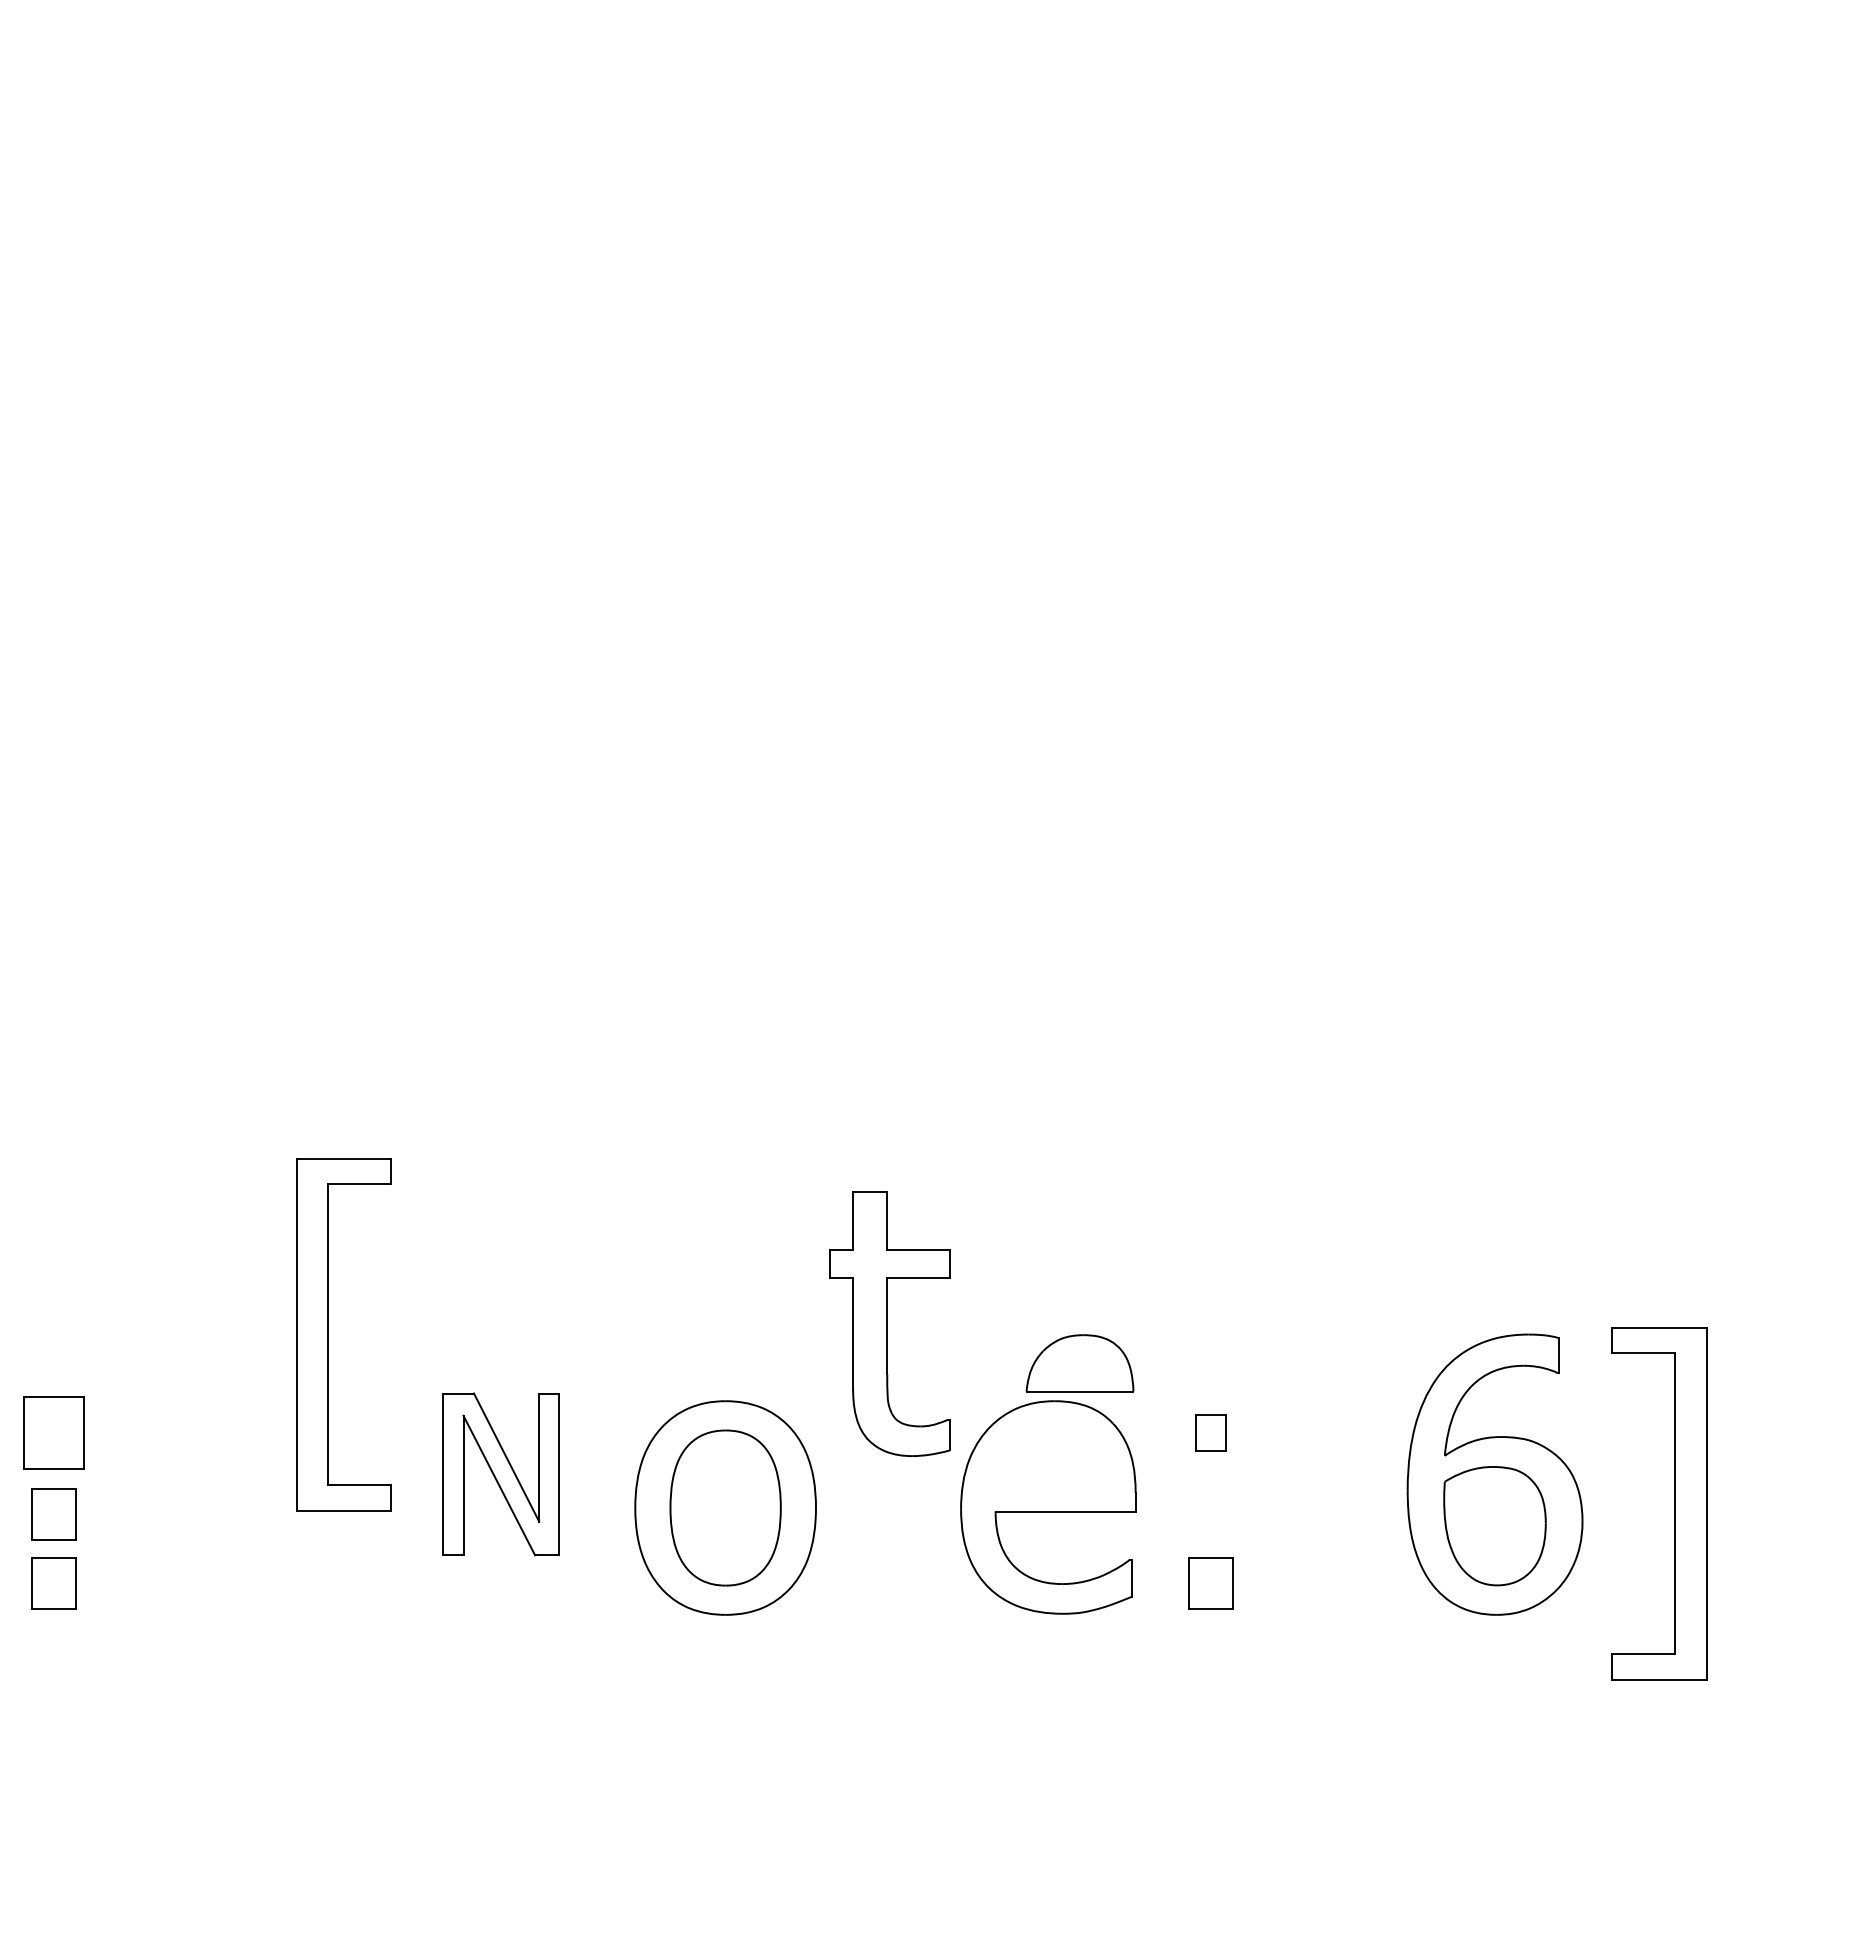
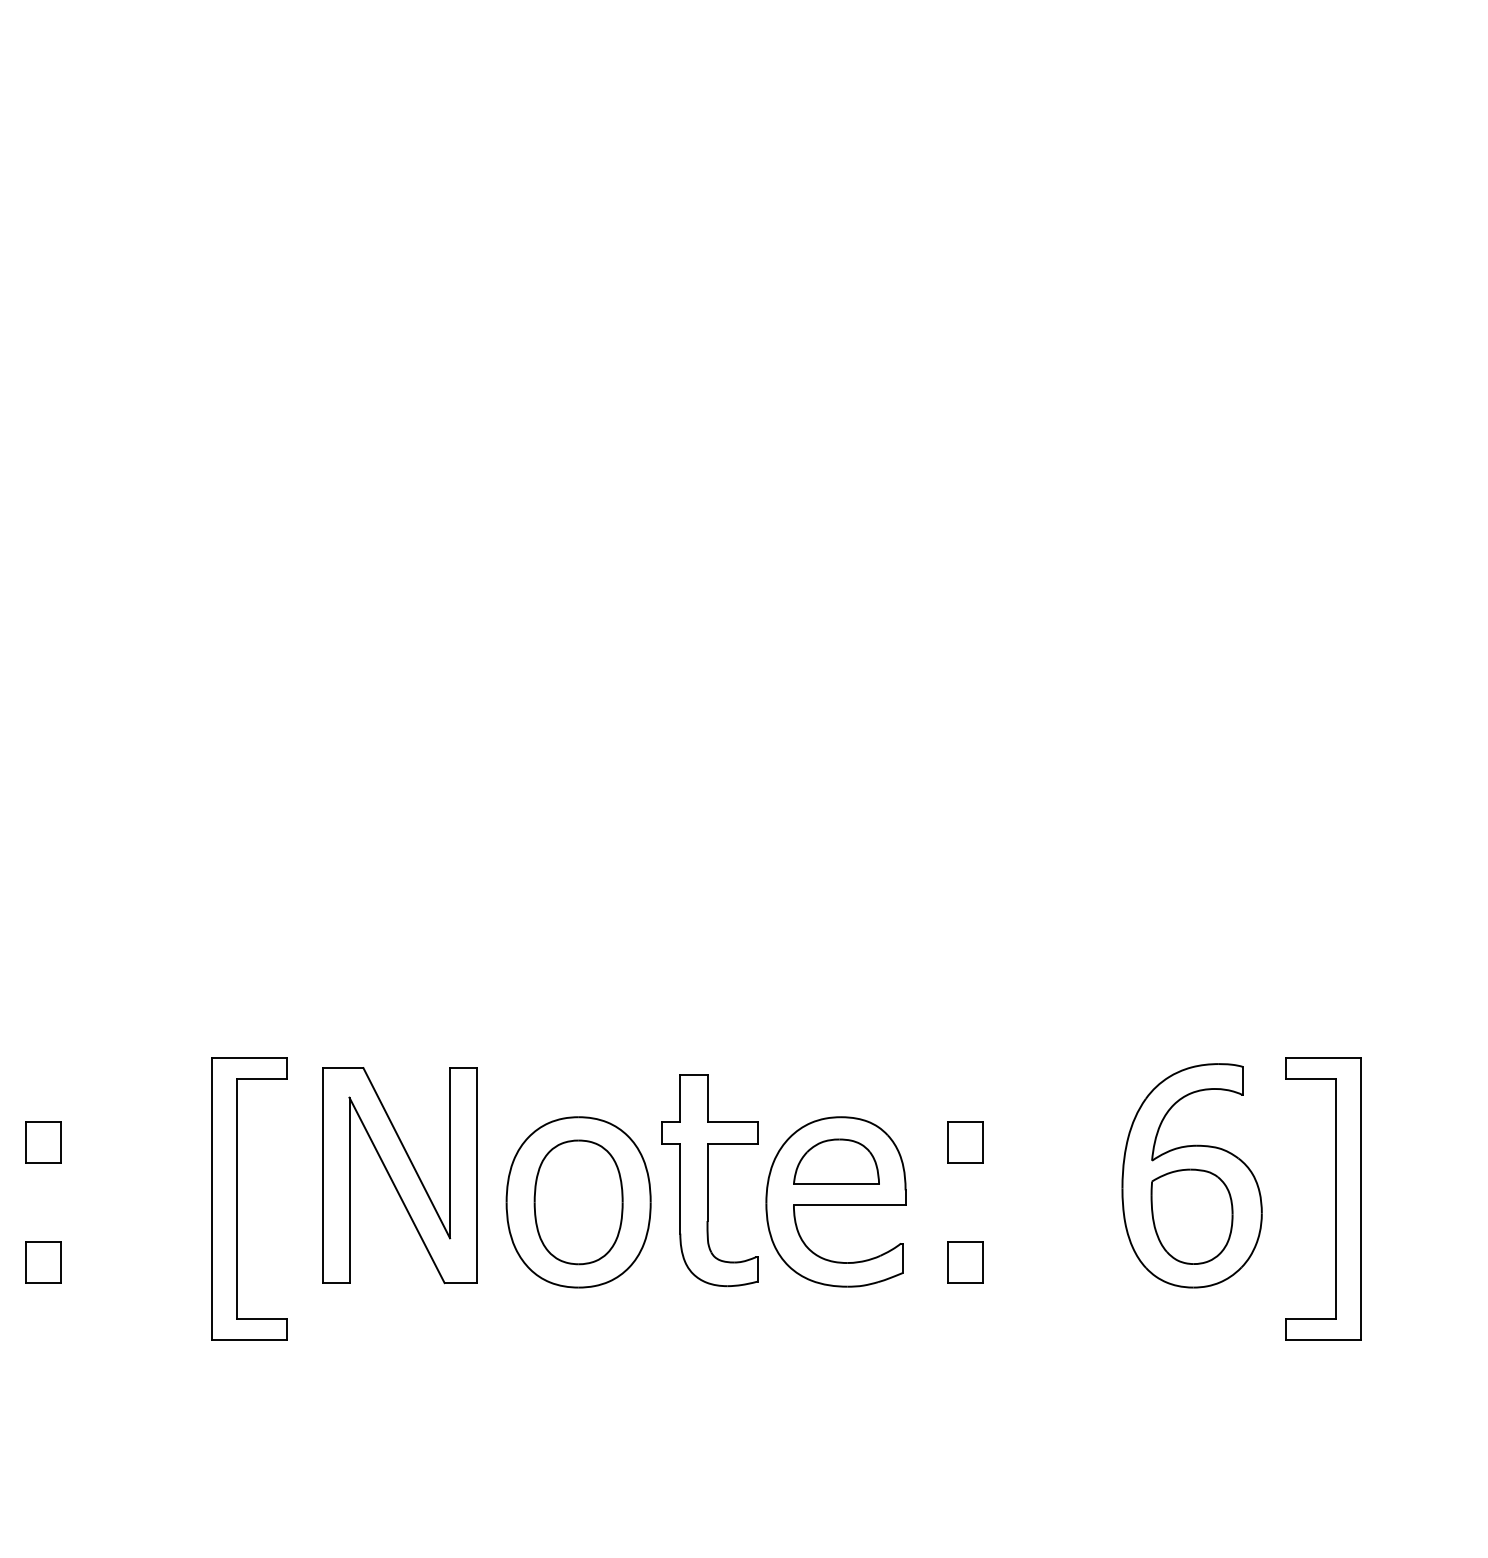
part: (889, 1323) -> (709, 1180), moved
part: (328, 1334) -> (237, 1198), moved
part: (1079, 1363) -> (836, 1162), moved
part: (53, 1432) -> (42, 1142), size x0.71
part: (1210, 1432) -> (965, 1142), size x1.43
part: (501, 1474) -> (399, 1175), size x1.67
part: (53, 1514) -> (42, 1207), removed

